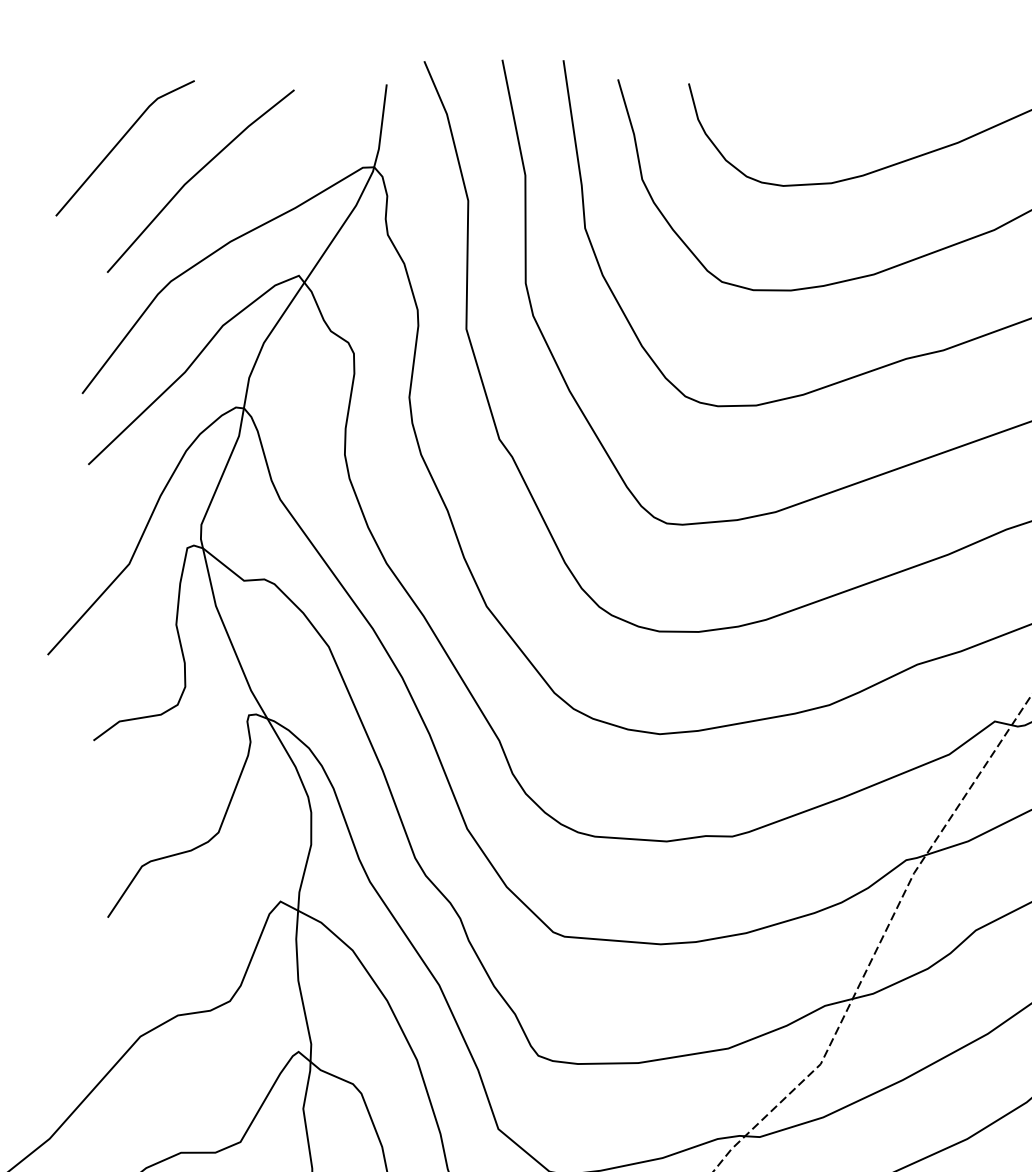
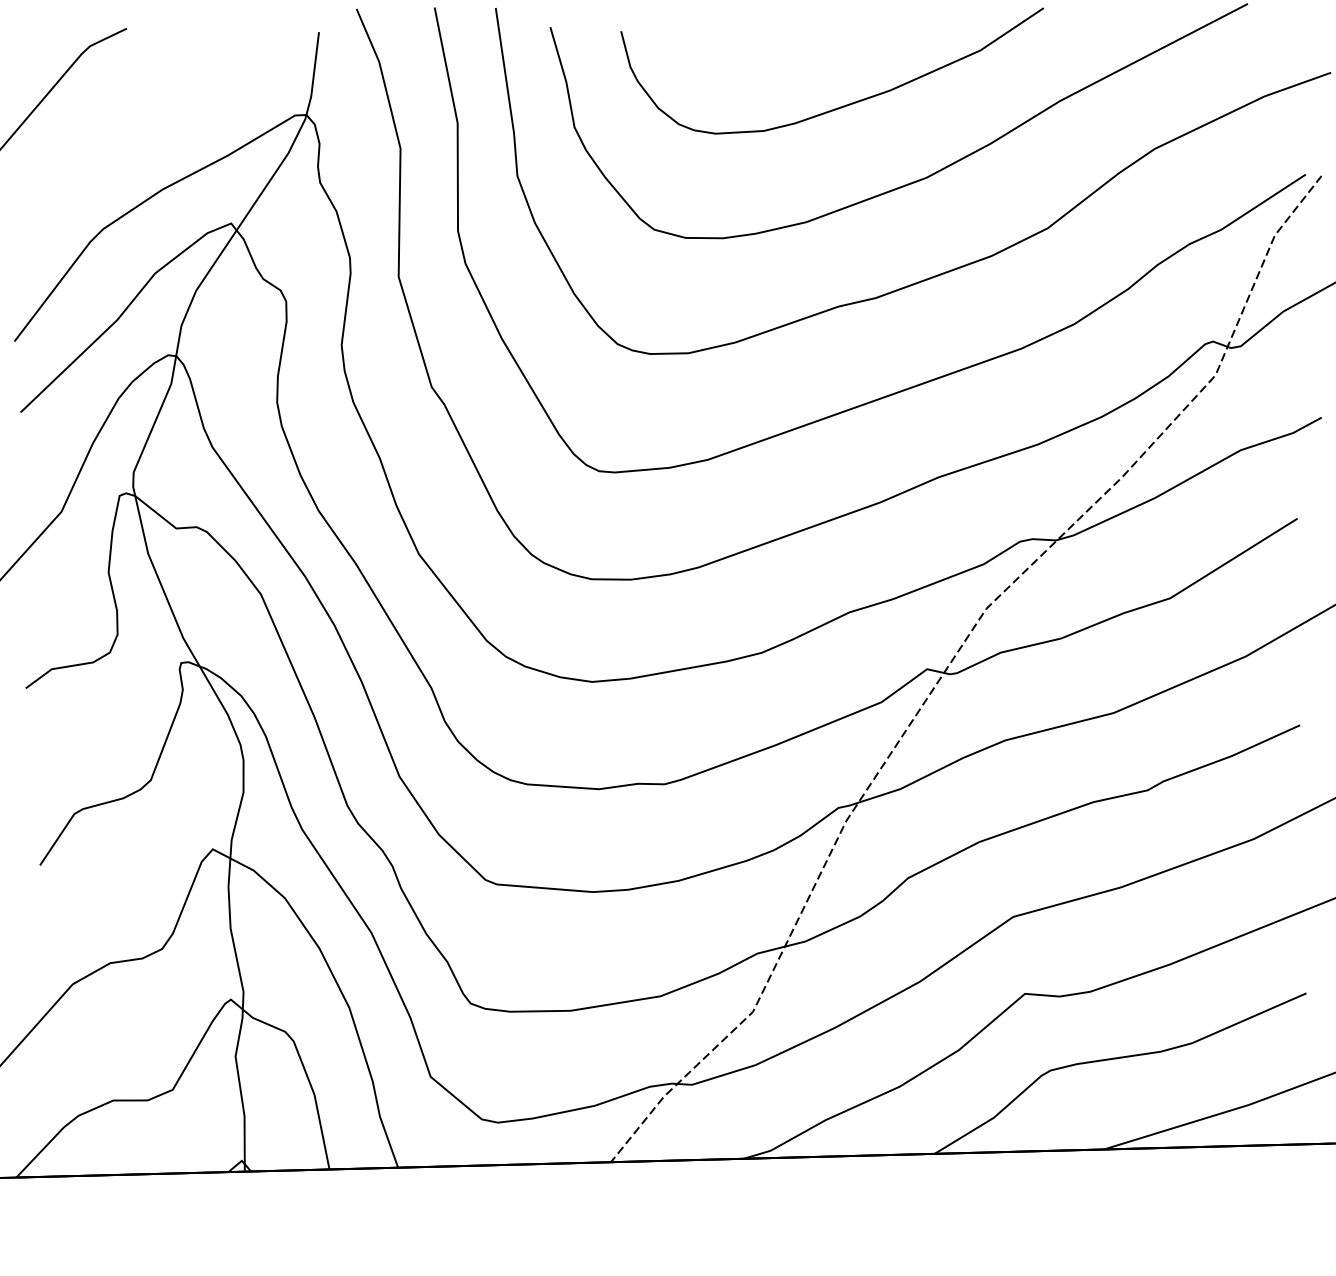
line: (196, 175) -> (128, 123), removed

